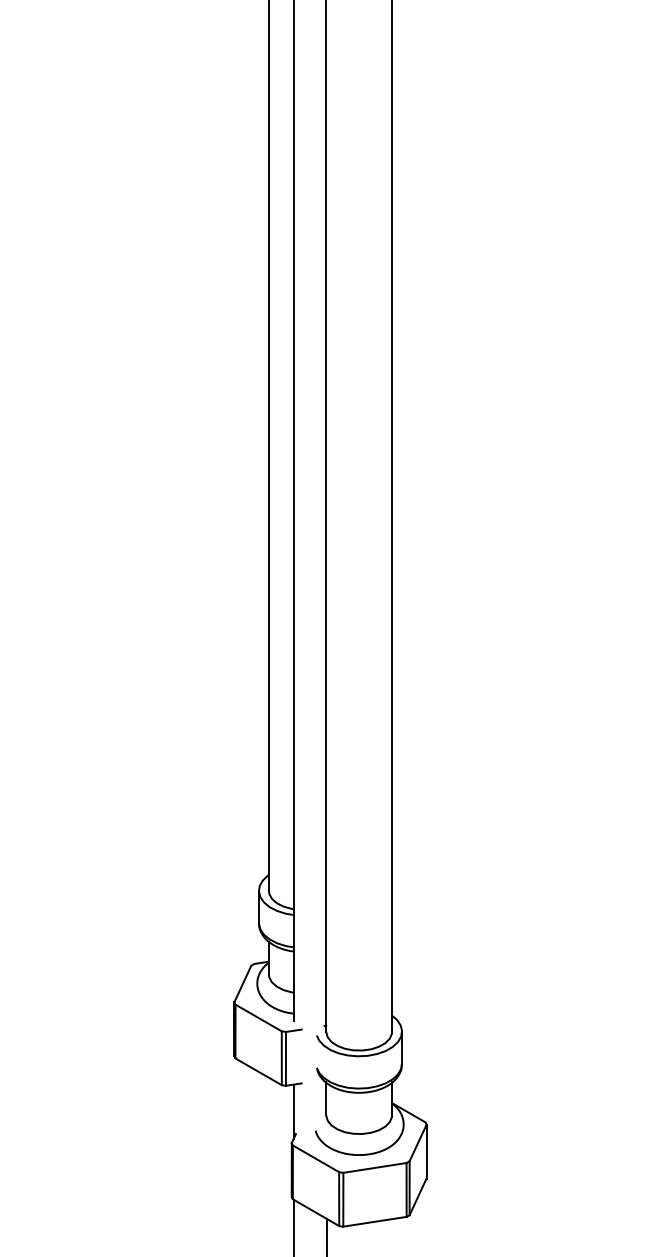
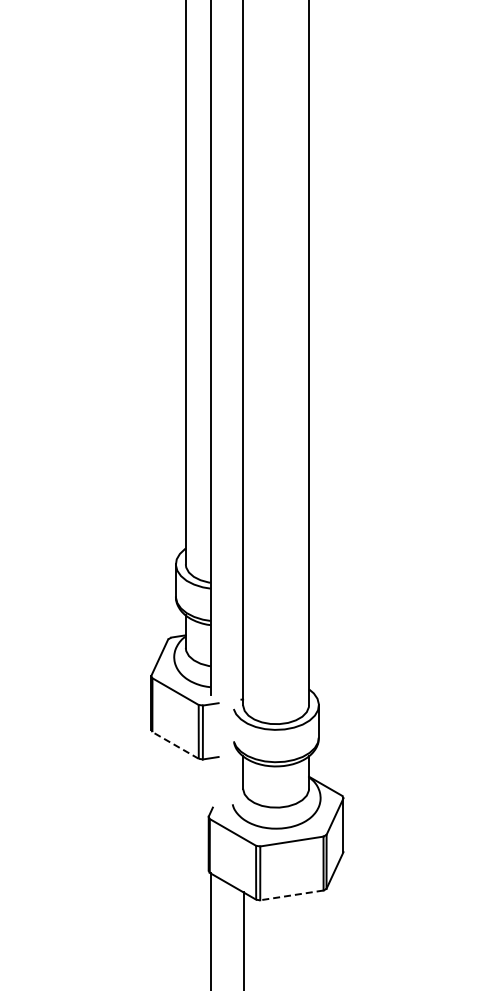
line: (258, 1071) -> (175, 745), solid -> dashed
line: (293, 1111) -> (210, 785), removed
line: (374, 1221) -> (291, 895), solid -> dashed

